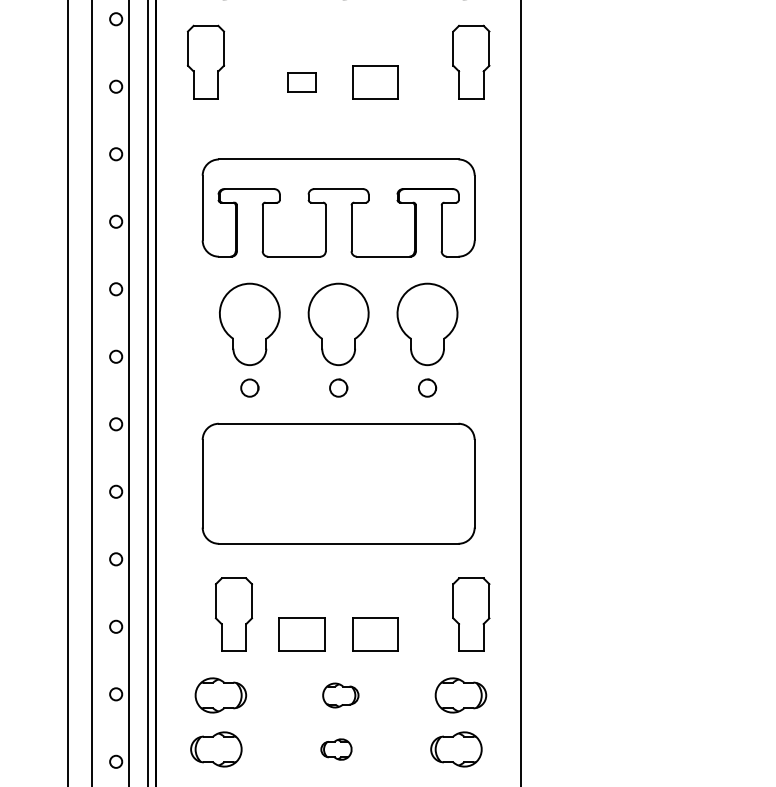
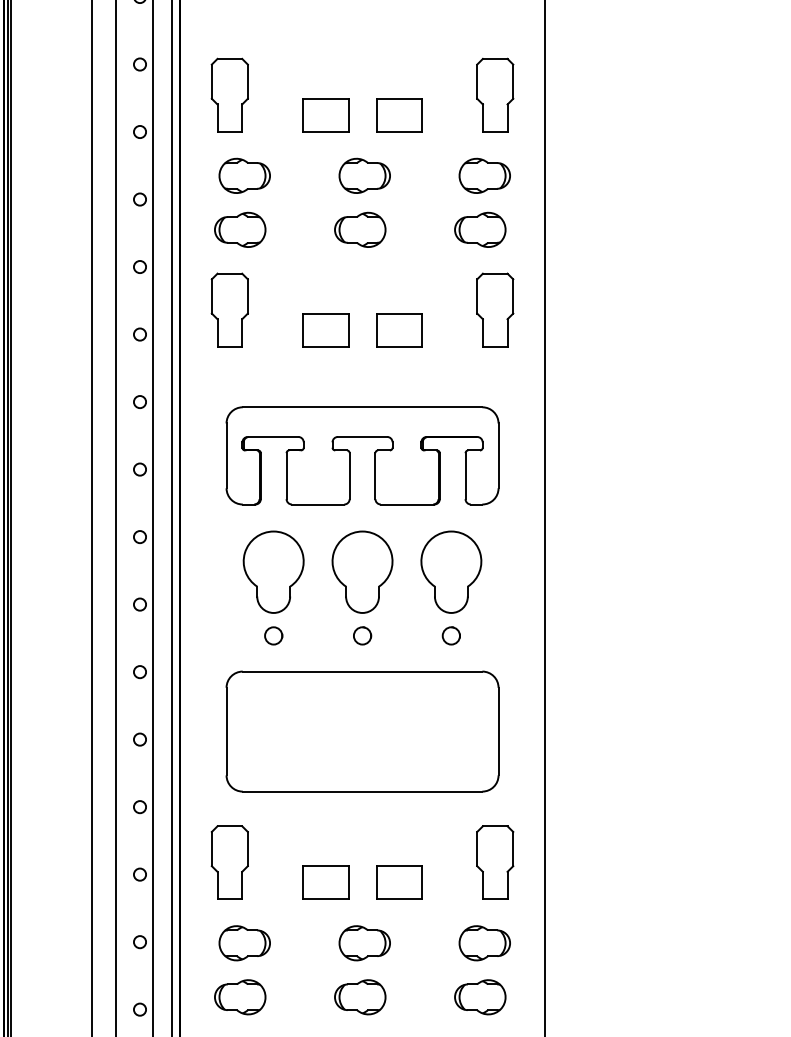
part: (301, 82) -> (325, 330), size x1.67
part: (233, 614) -> (229, 862), moved
part: (340, 695) -> (364, 943), size x1.43
part: (336, 749) -> (360, 997), size x1.67

